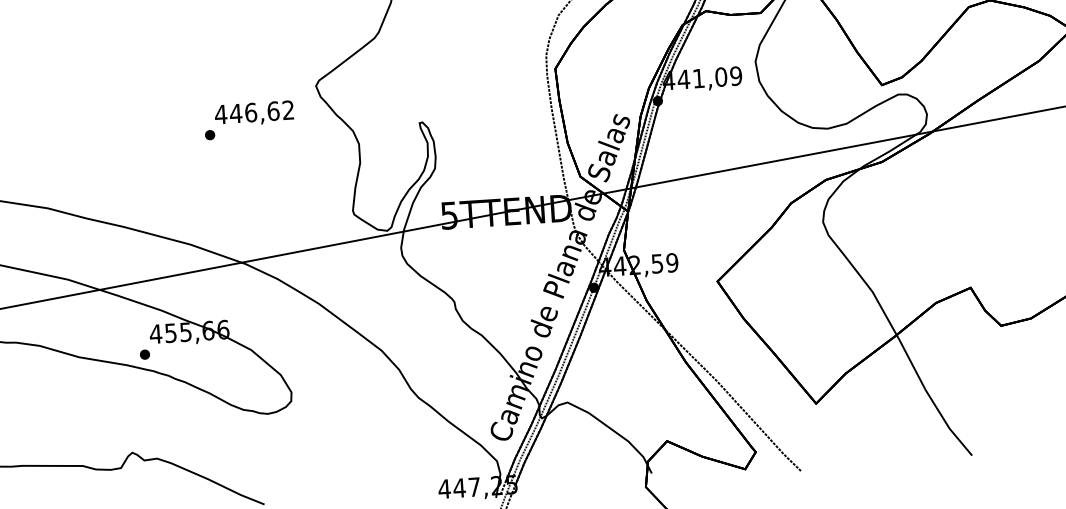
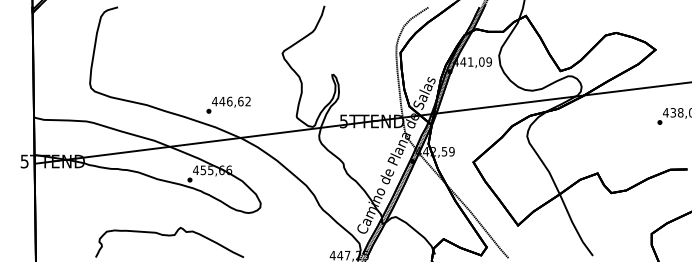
text: (248, 118) -> (228, 104), moved

